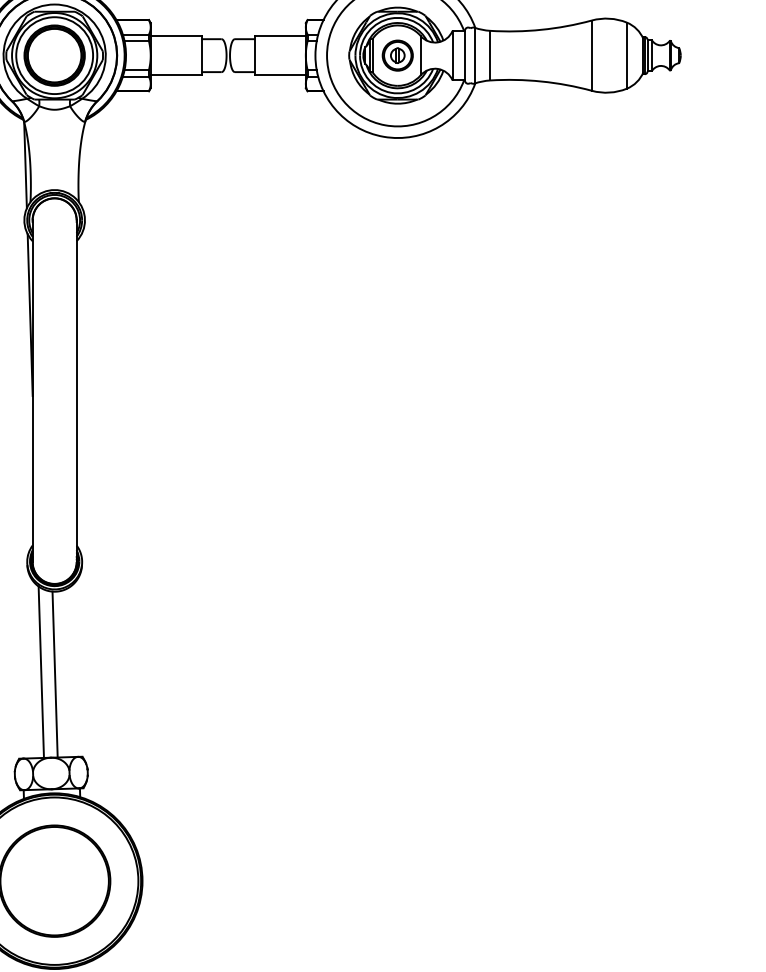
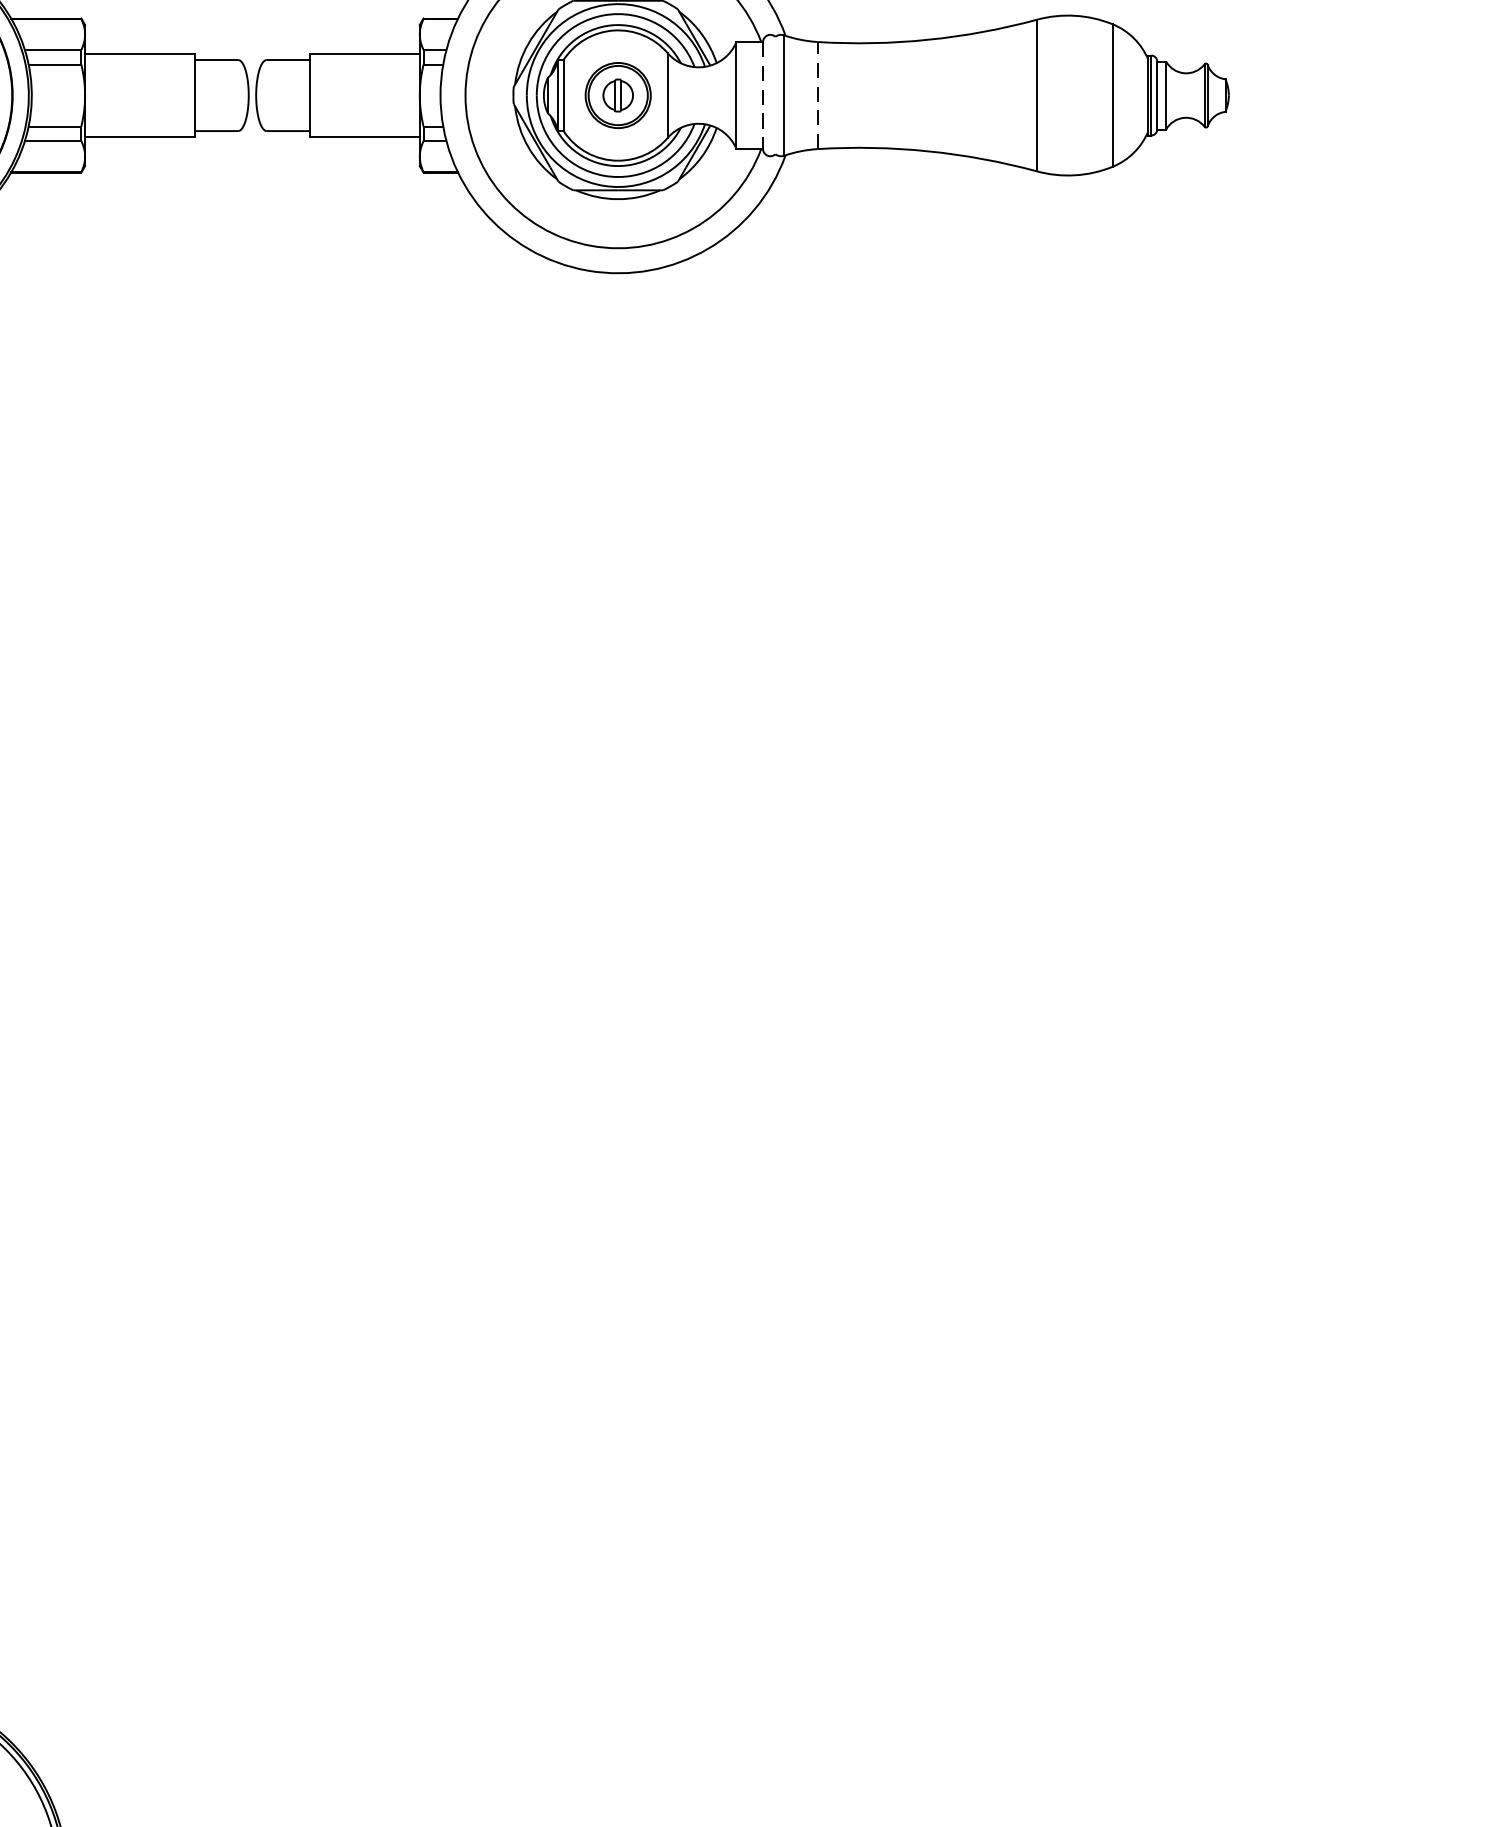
line: (464, 55) -> (762, 95), solid -> dashed
line: (490, 55) -> (818, 95), solid -> dashed

